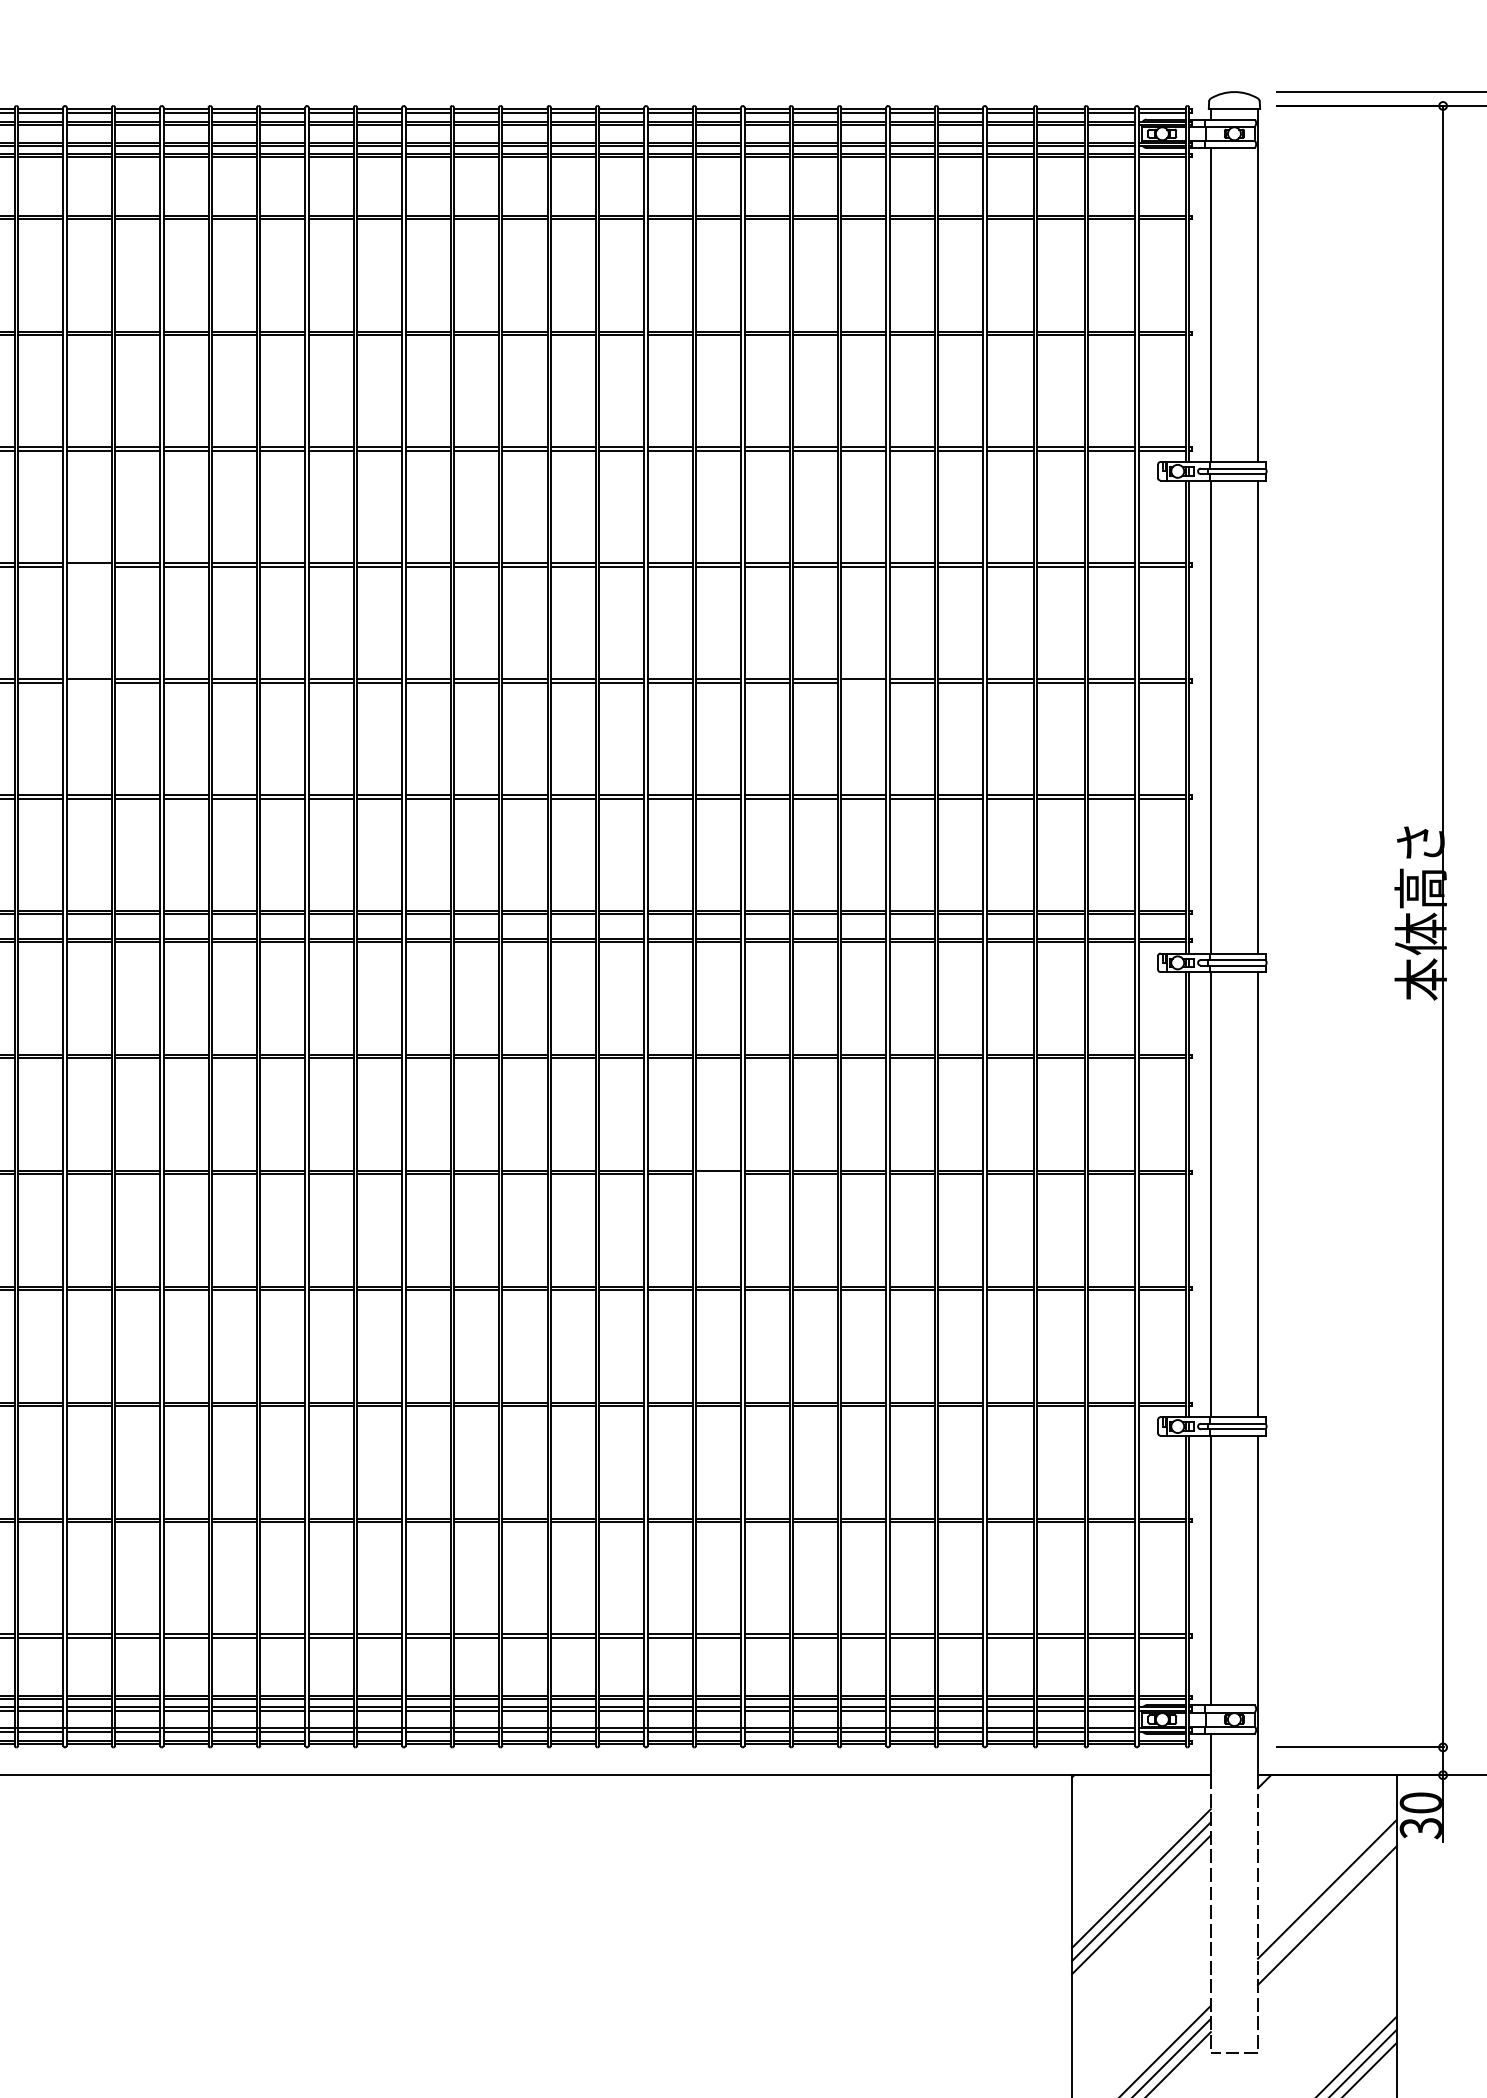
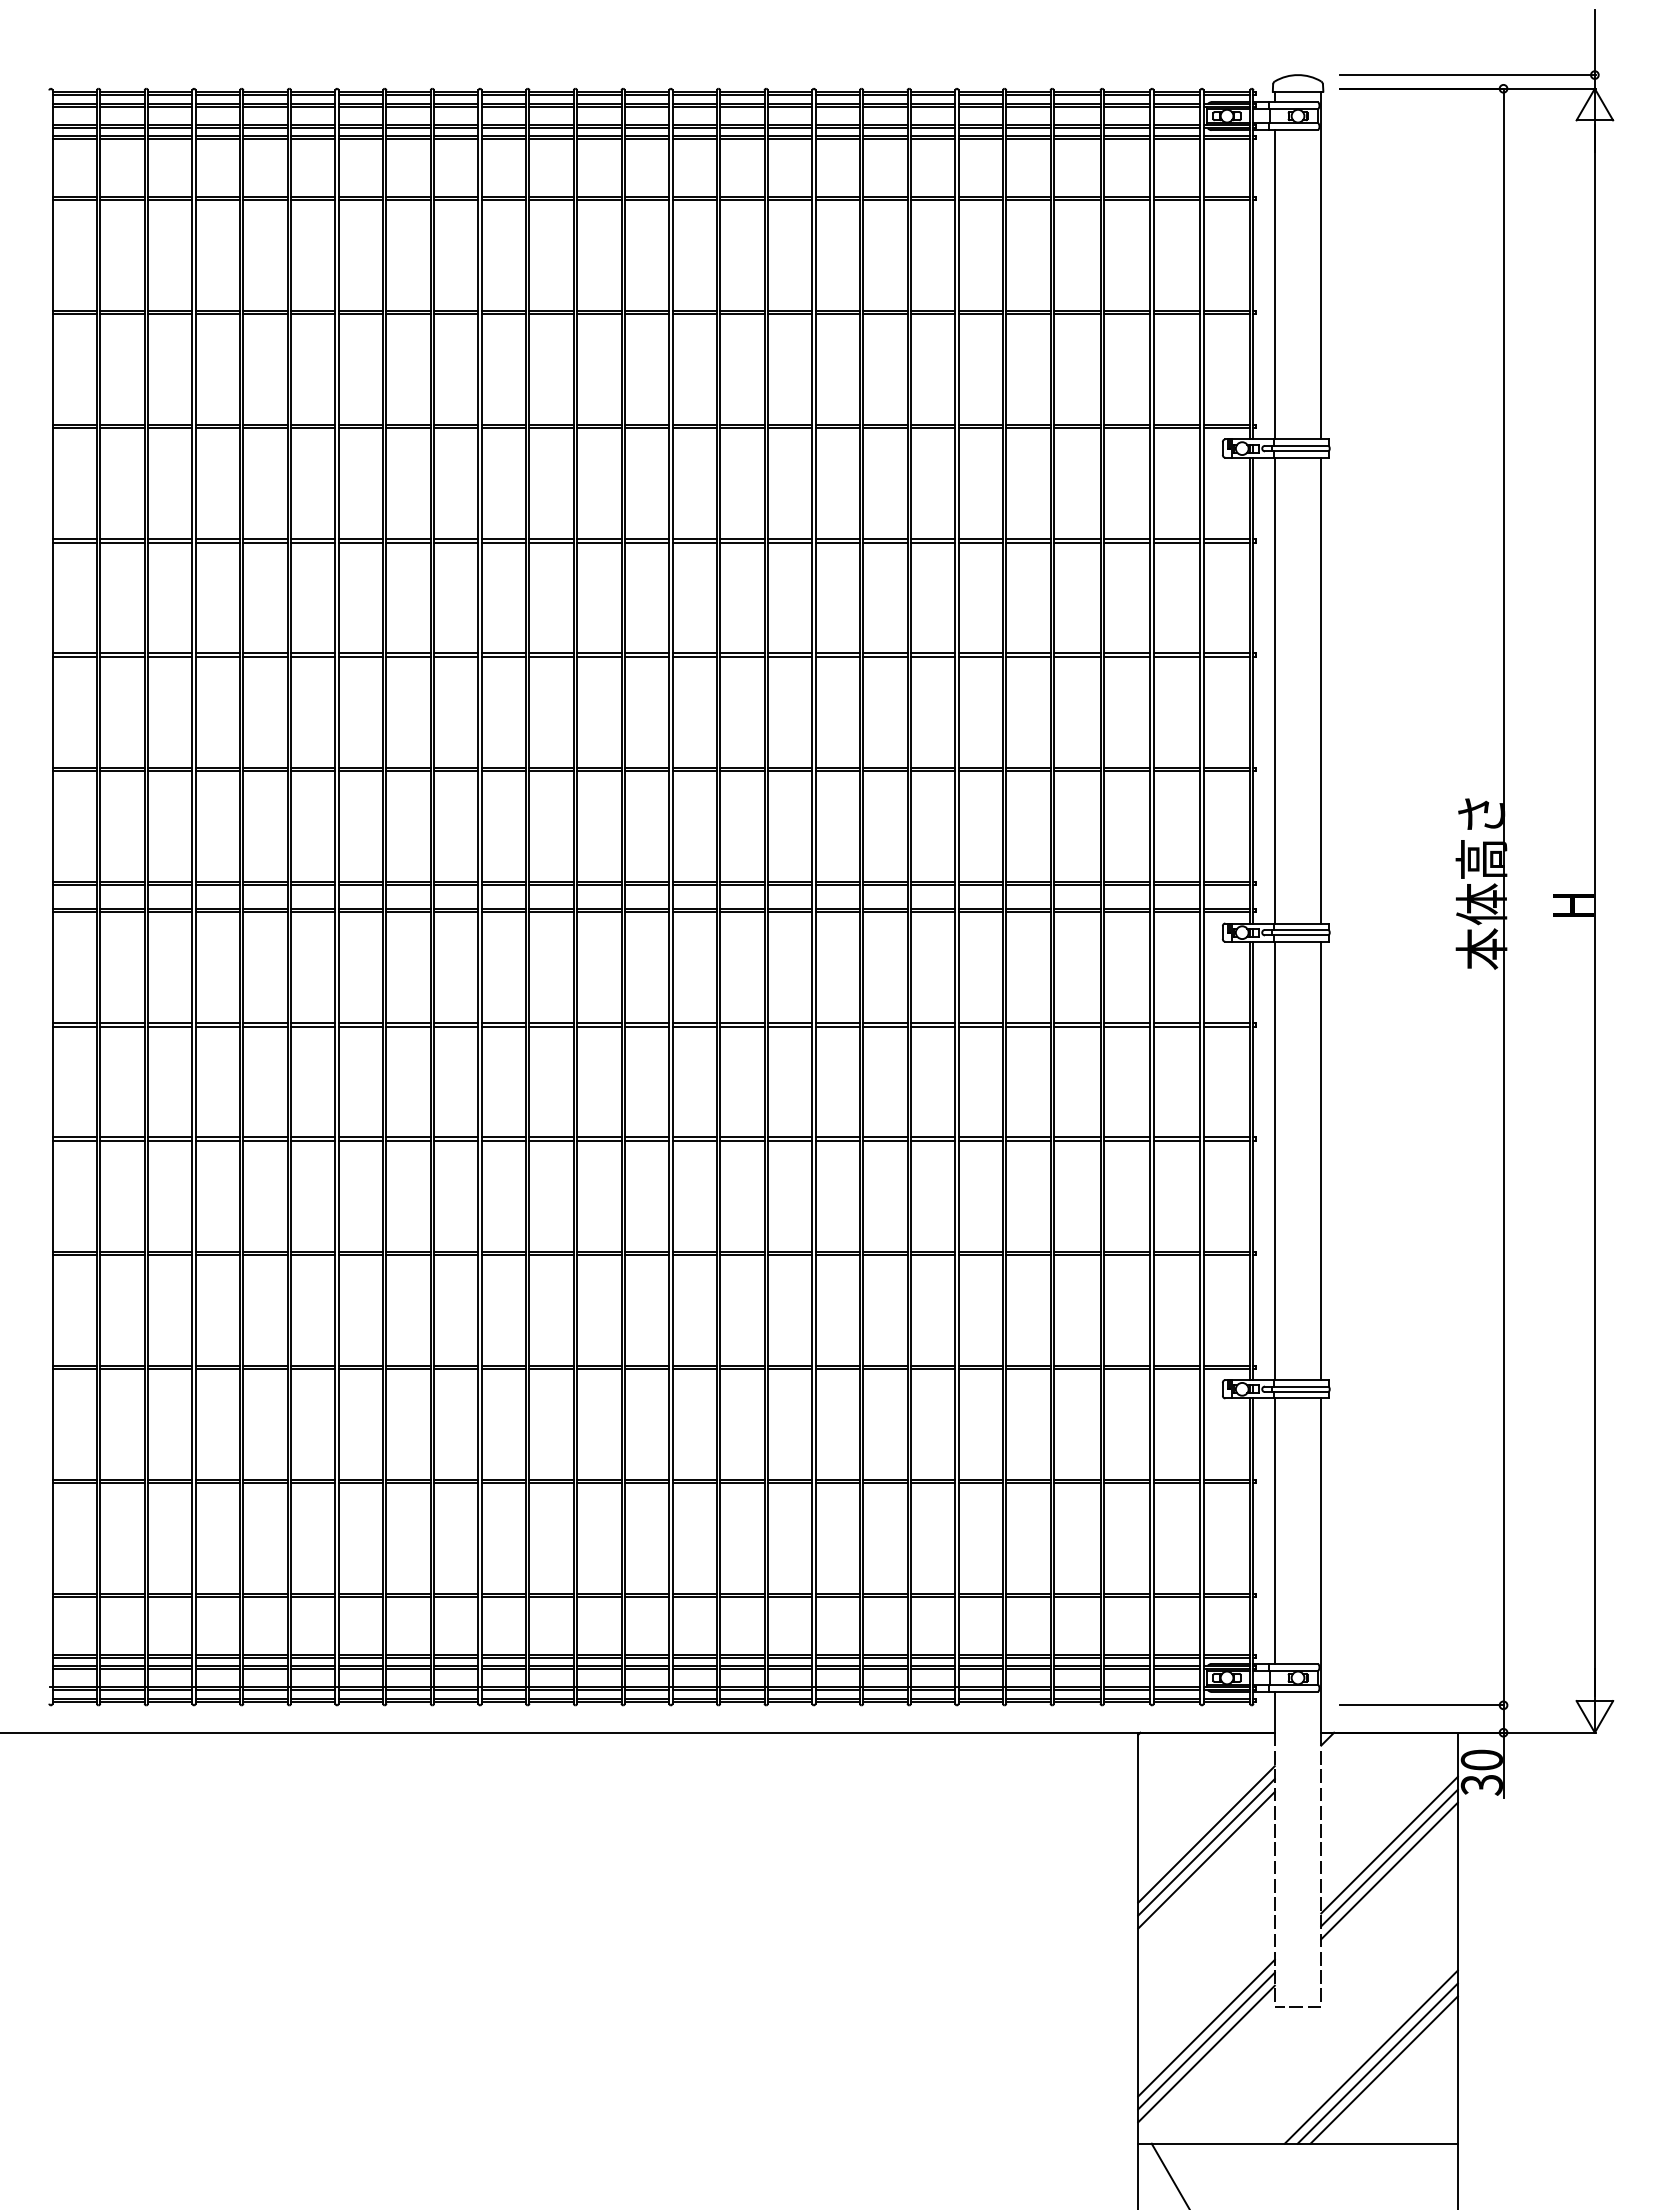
line: (88, 566) -> (169, 542), added
line: (88, 682) -> (169, 656), added
line: (863, 682) -> (932, 656), added
line: (718, 1173) -> (789, 1140), added
line: (1327, 1901) -> (1389, 1857), added

